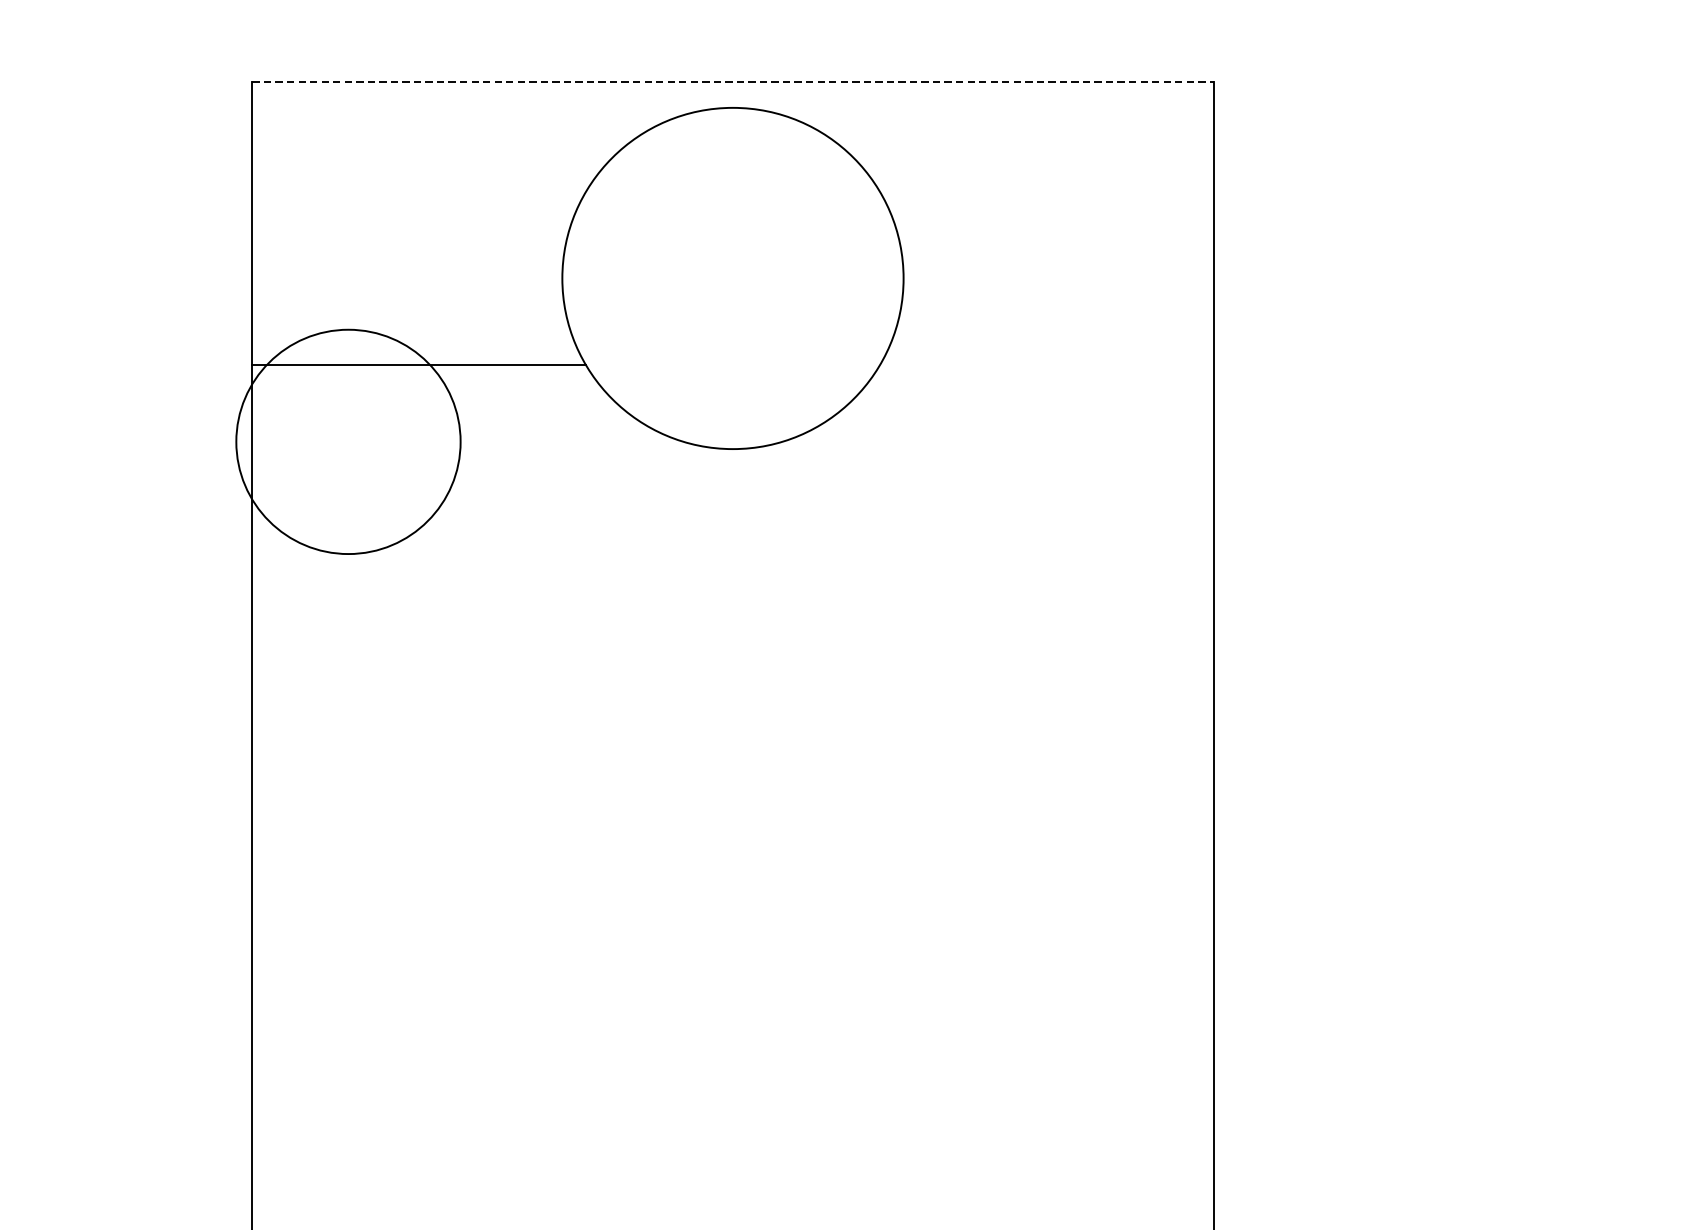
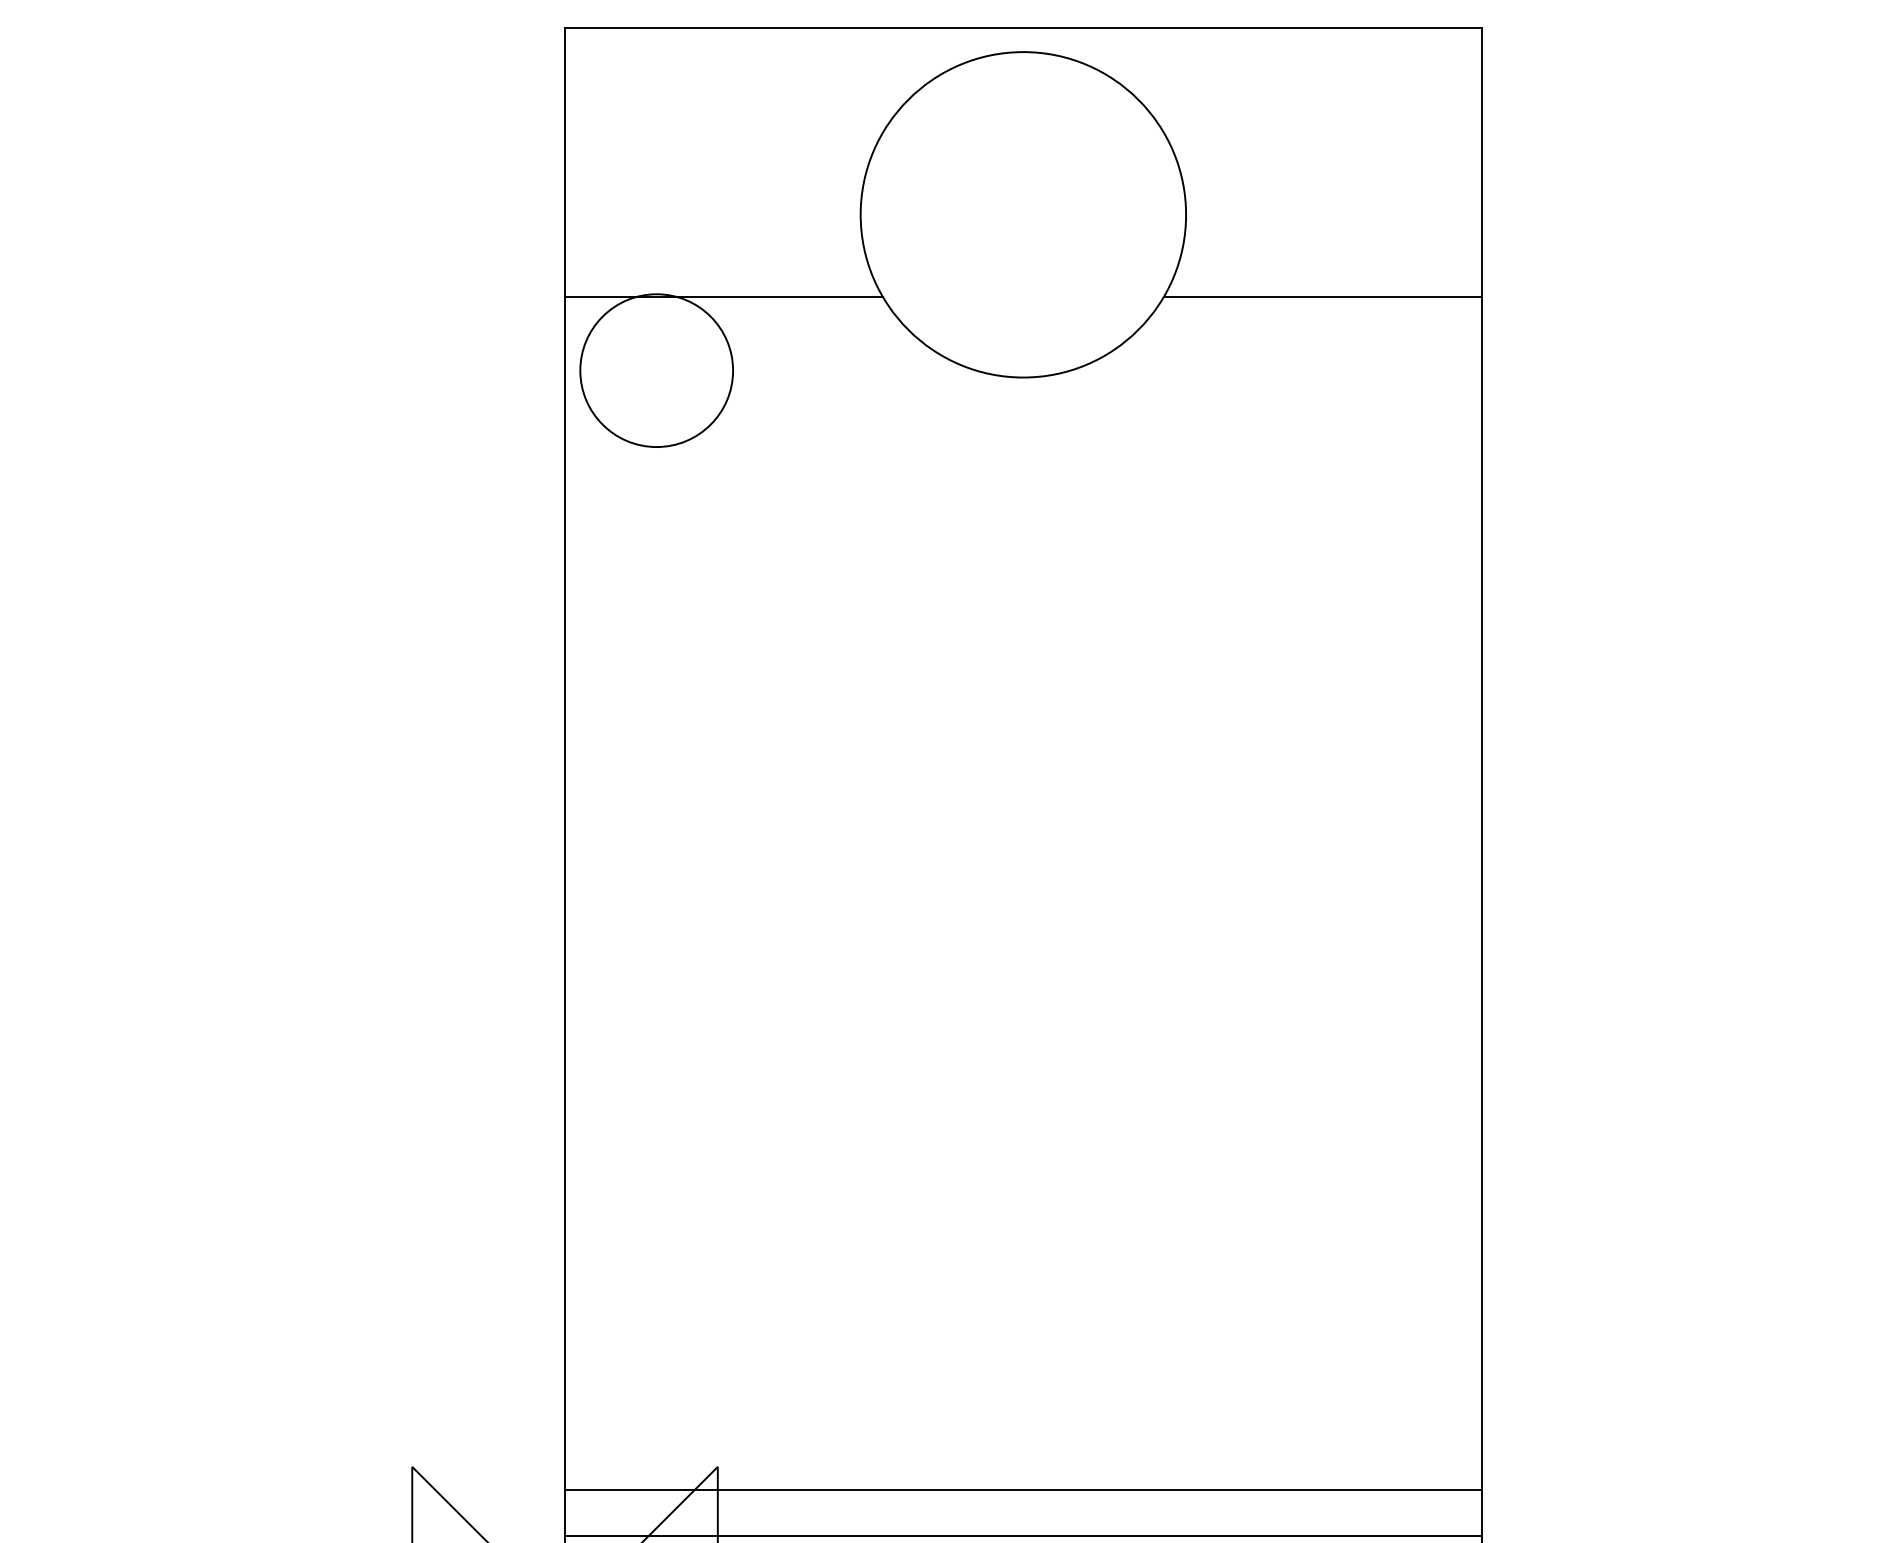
line: (733, 82) -> (1023, 27), dashed -> solid
line: (1046, 365) -> (1322, 297), added
circle: (348, 441) -> (656, 370), size x0.71

